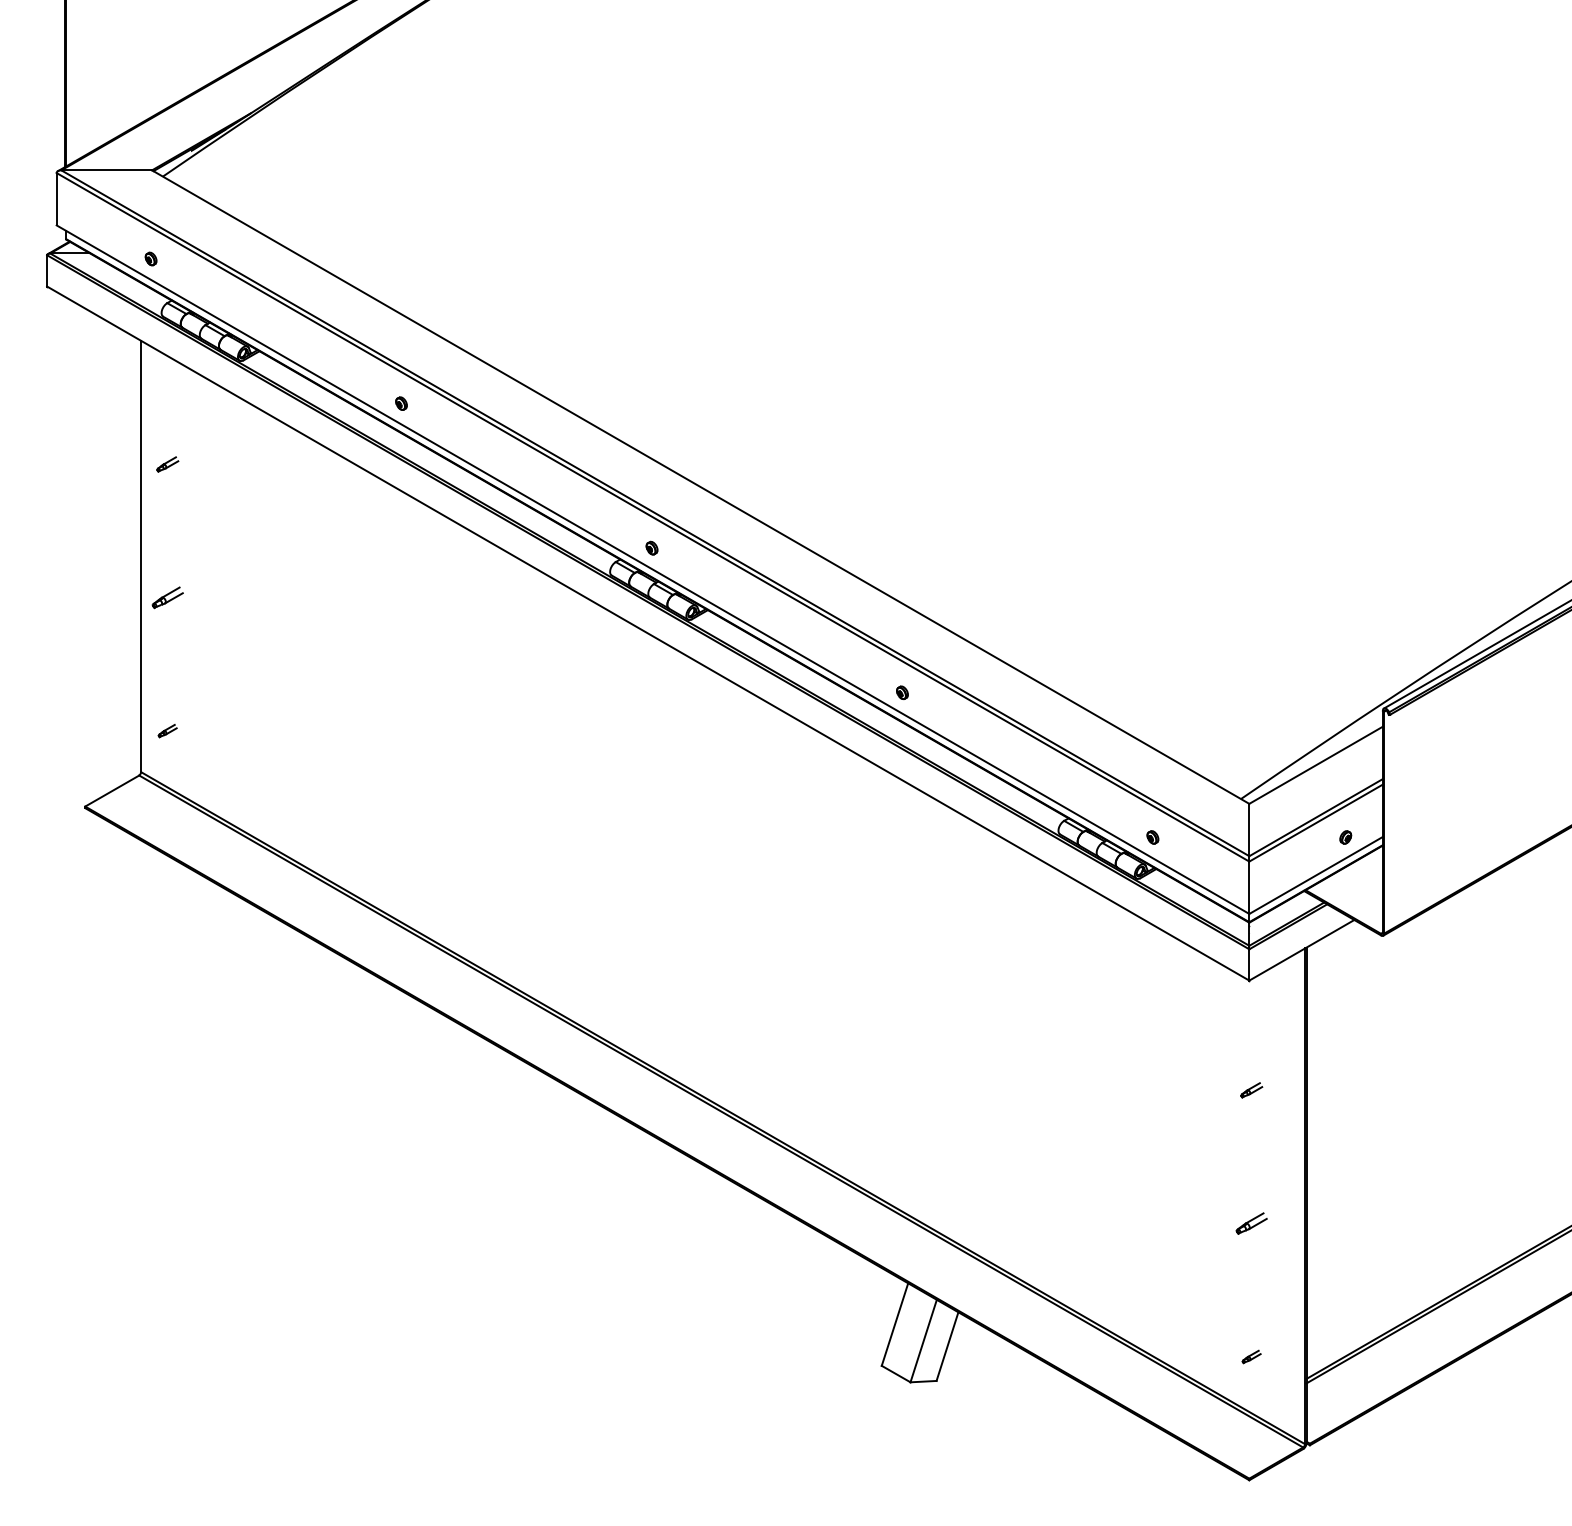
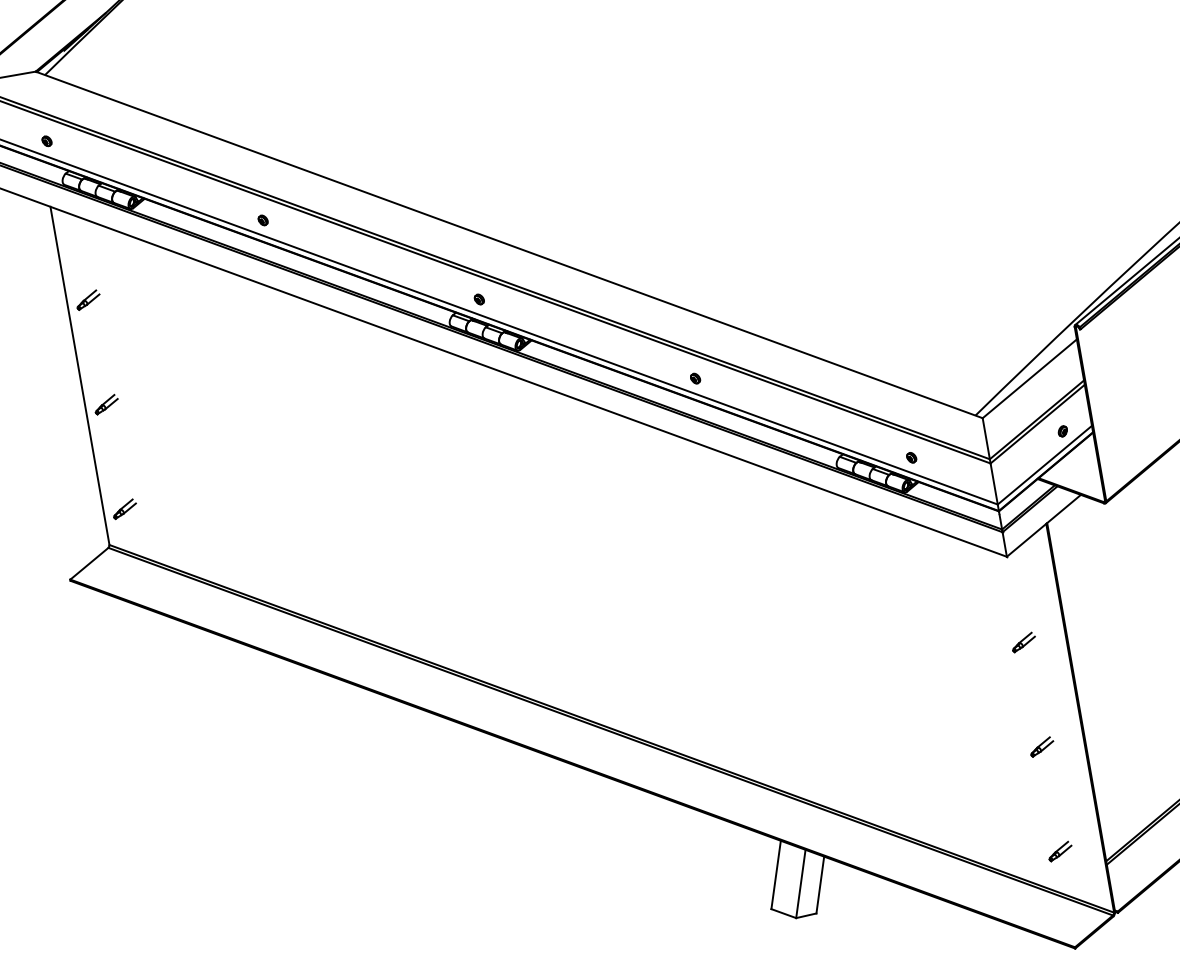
part: (167, 464) -> (88, 300), size x1.43
part: (167, 730) -> (124, 508), size x1.67
part: (1251, 1090) -> (1023, 642), size x1.43
part: (1251, 1356) -> (1060, 851), size x1.67

